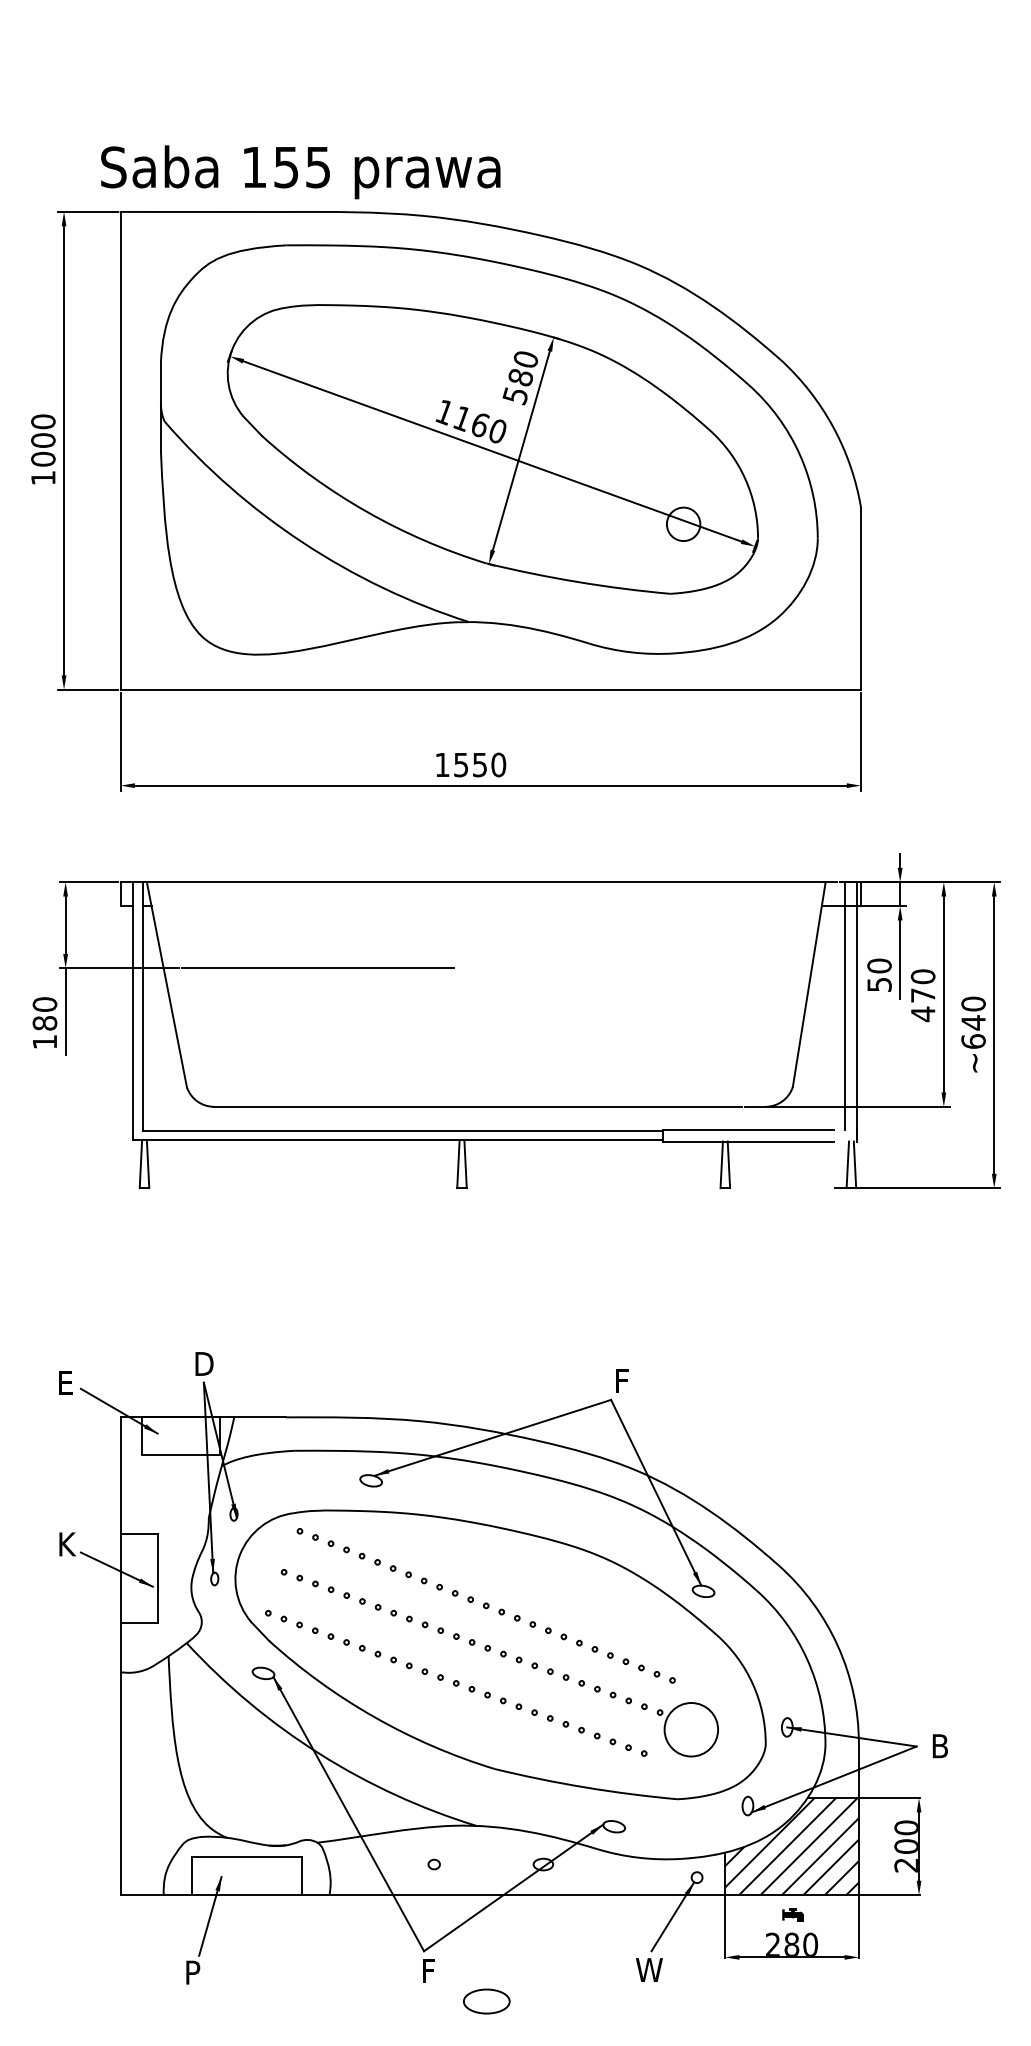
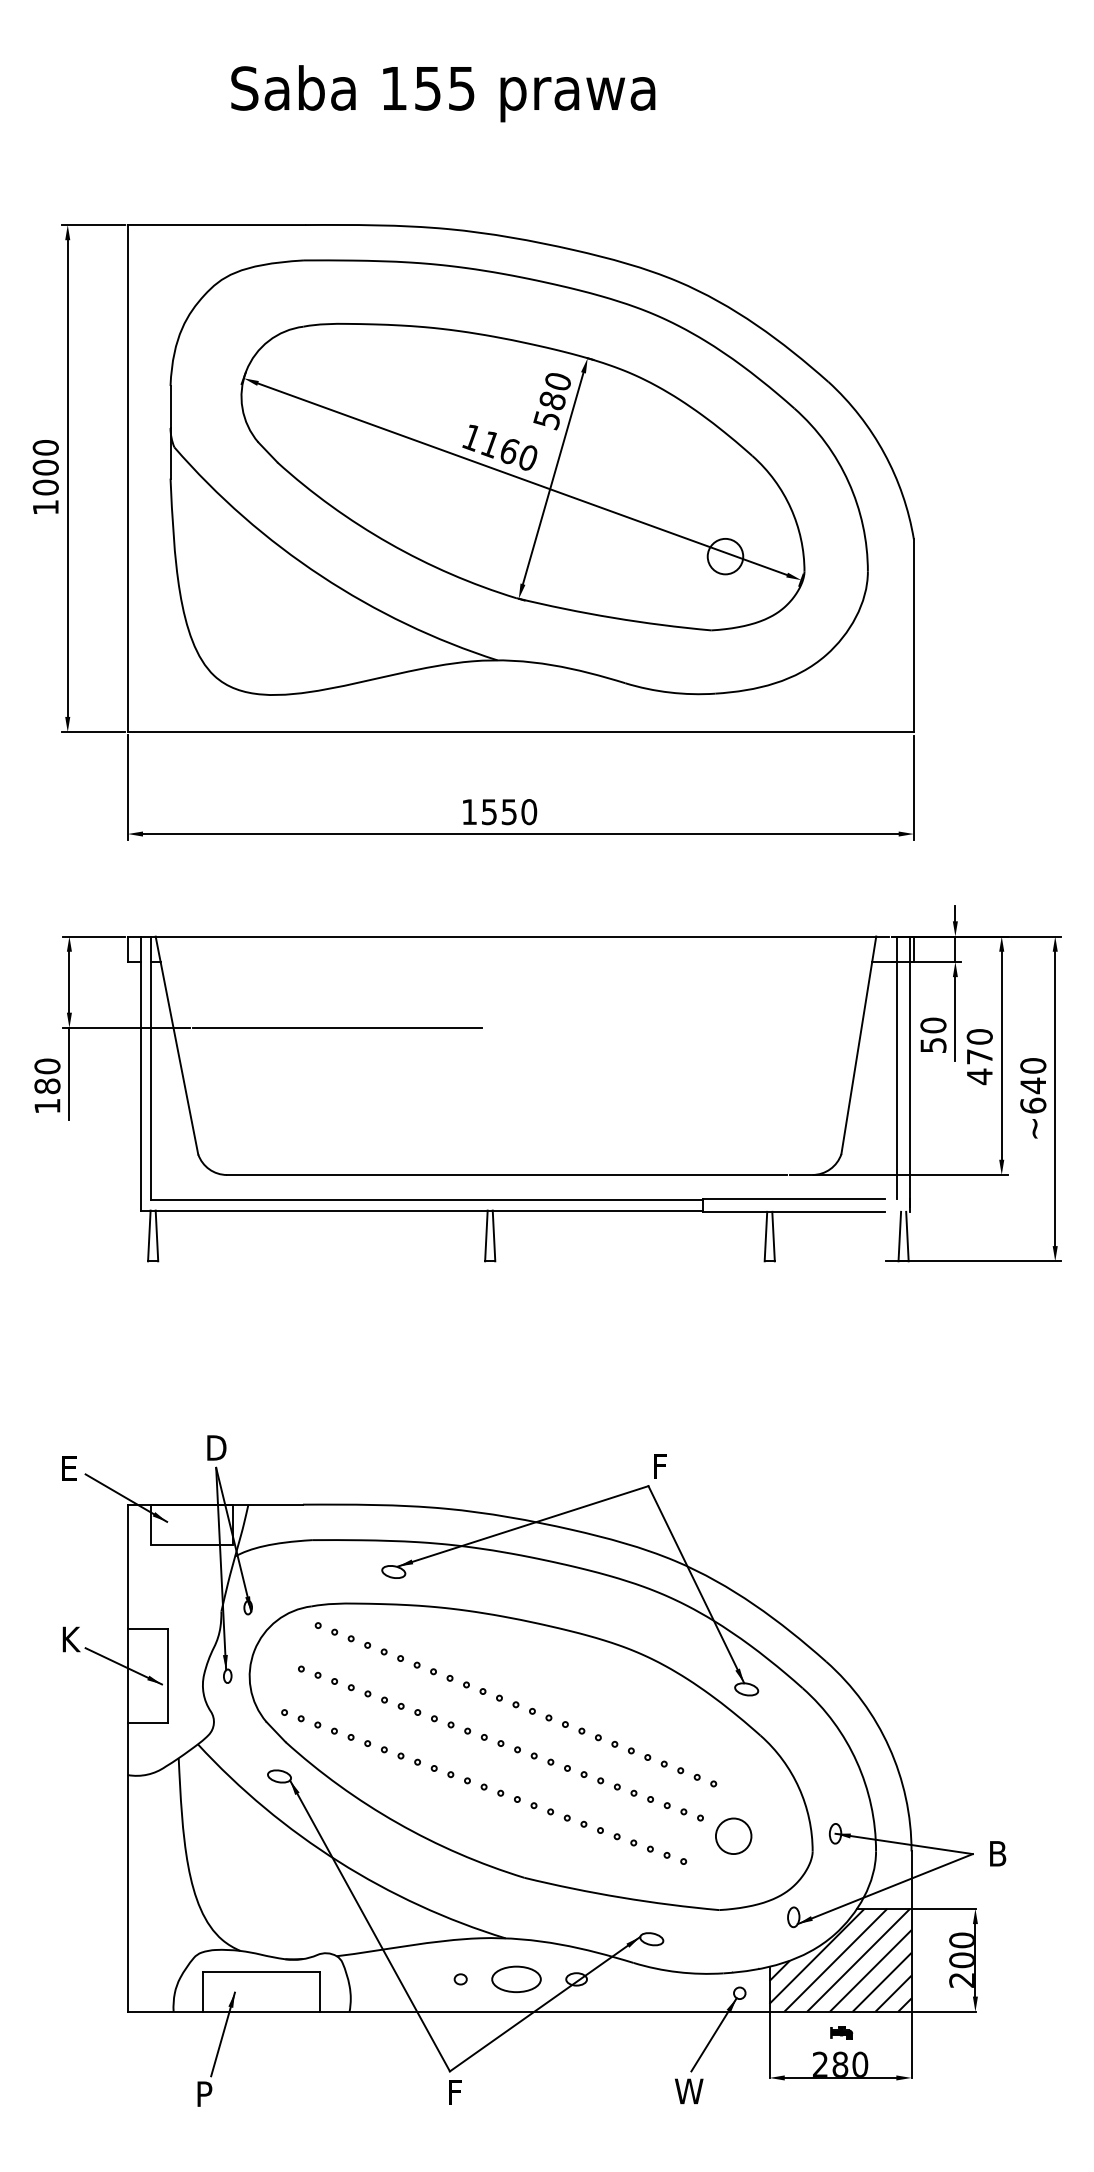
text: (300, 172) -> (442, 93), moved
circle: (691, 1729) -> (733, 1836), size x0.62
part: (486, 2001) -> (516, 1979), moved

